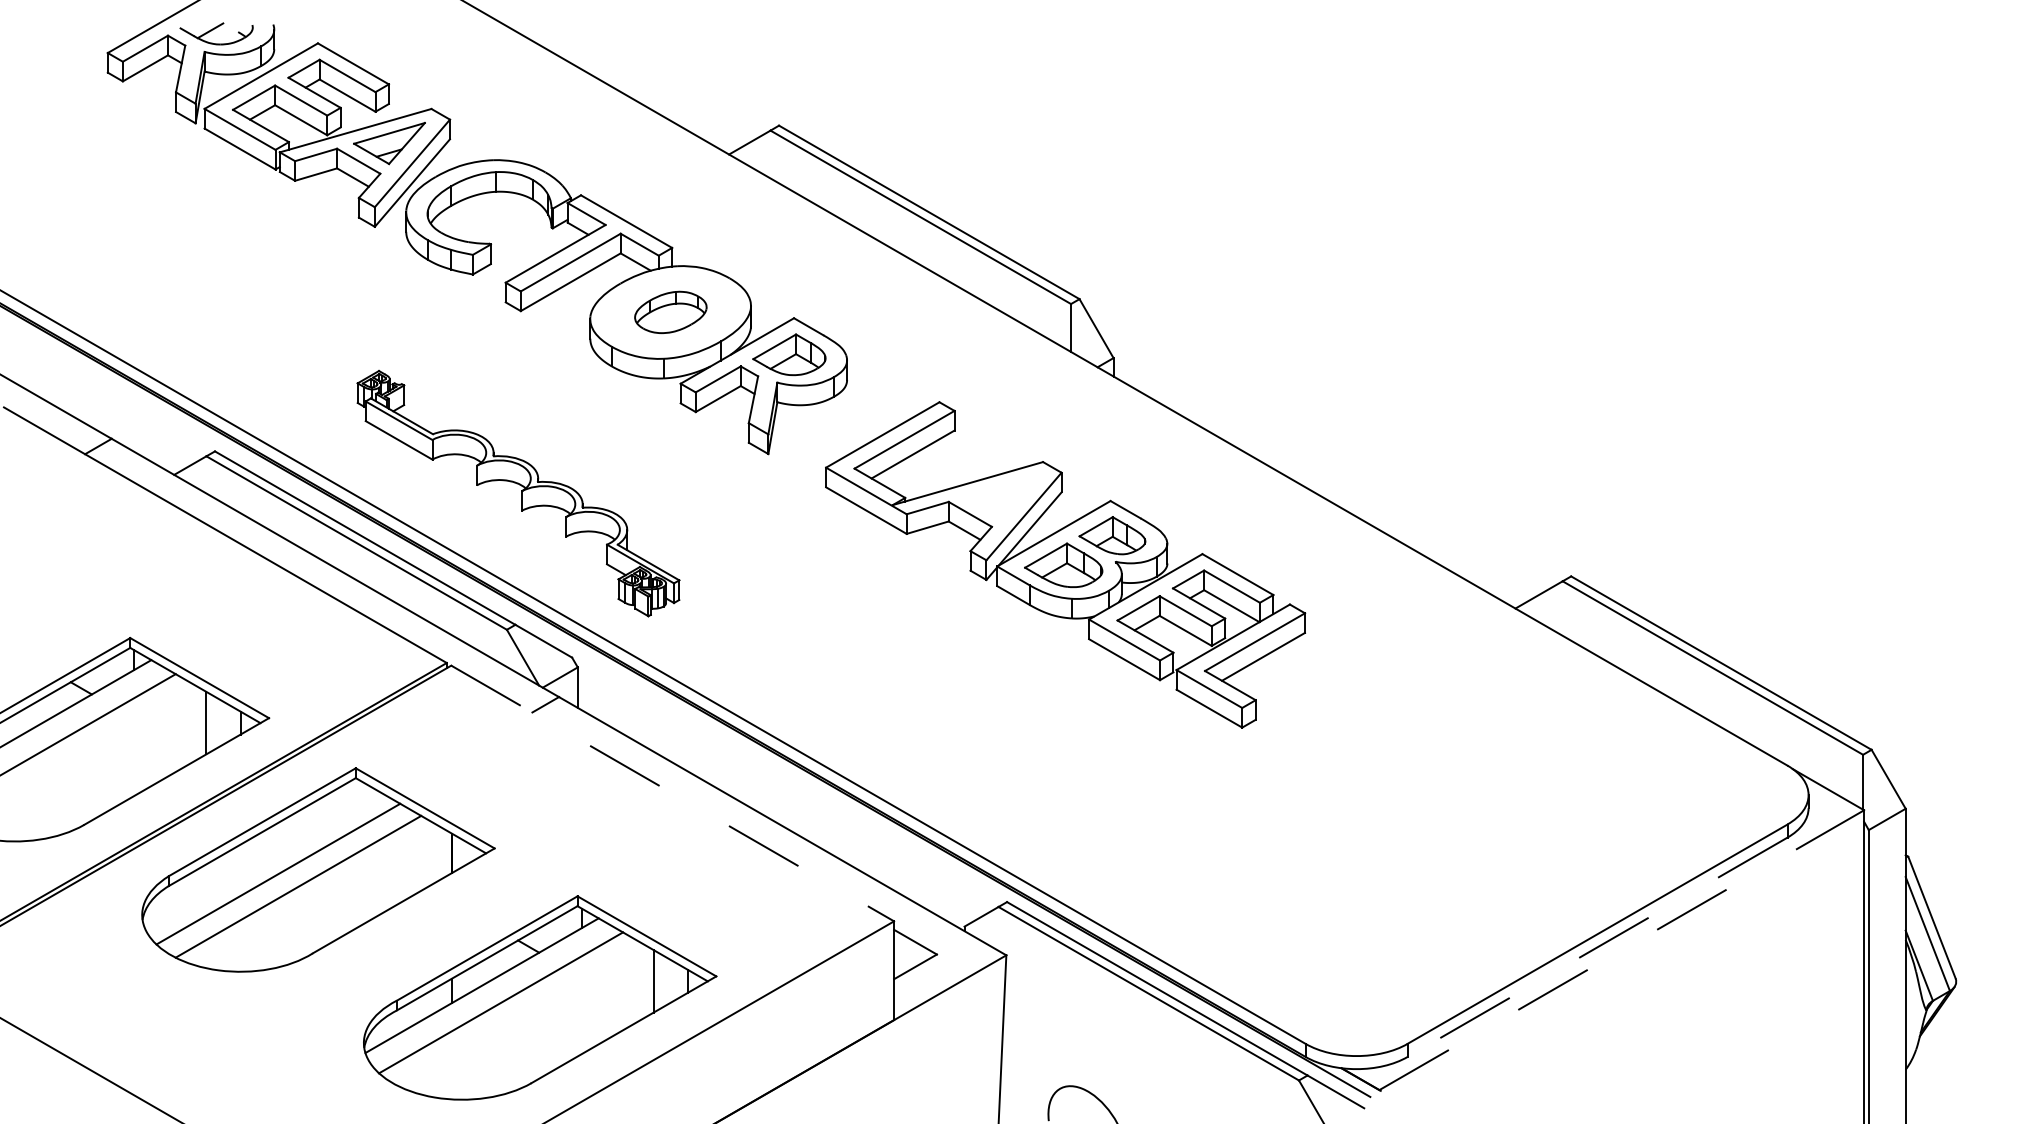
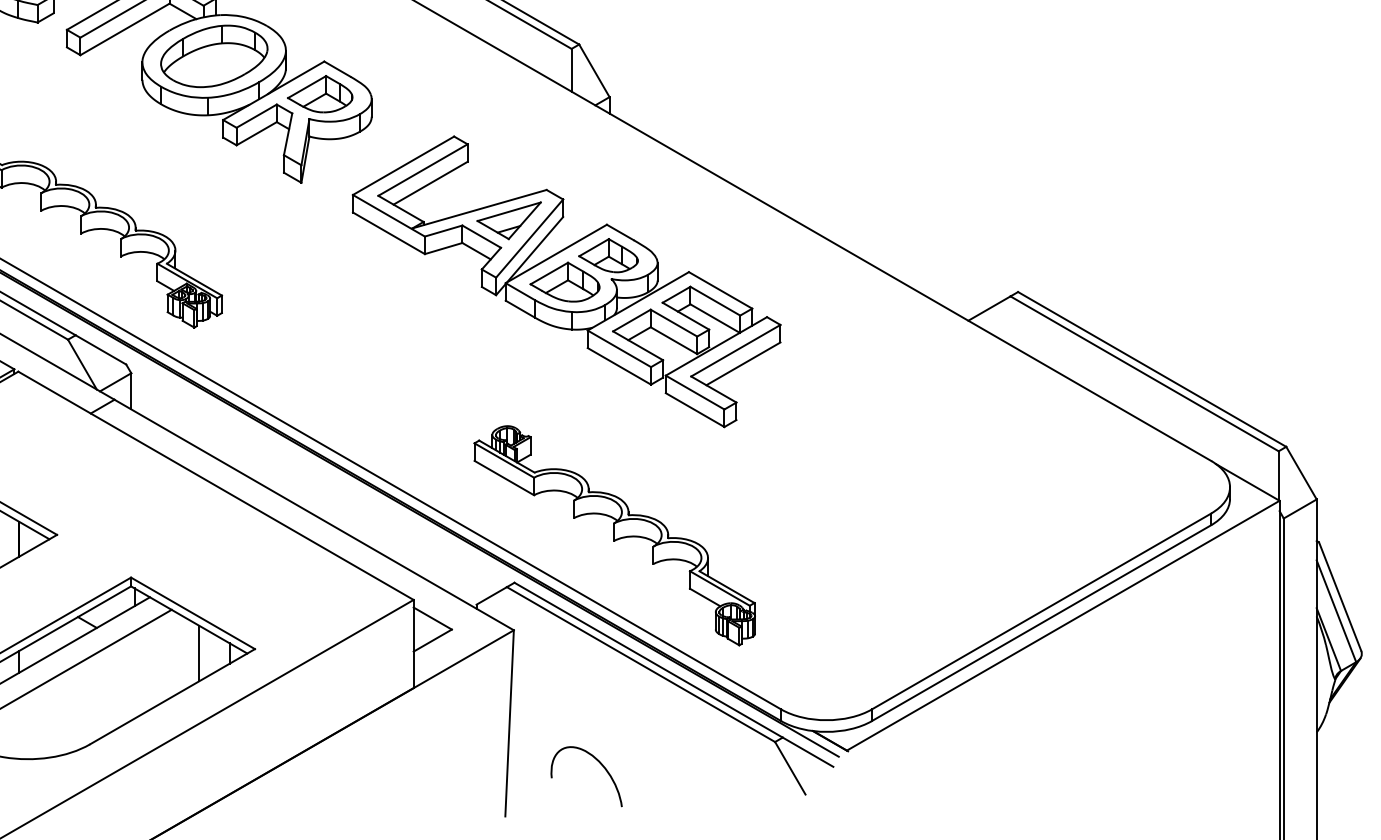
part: (670, 312) -> (214, 56), size x1.67
part: (1000, 496) -> (508, 220), added
line: (672, 793) -> (215, 485), dashed -> solid
part: (1119, 849) -> (614, 535), added
line: (1597, 947) -> (1041, 623), dashed -> solid
line: (1621, 950) -> (1063, 625), dashed -> solid

